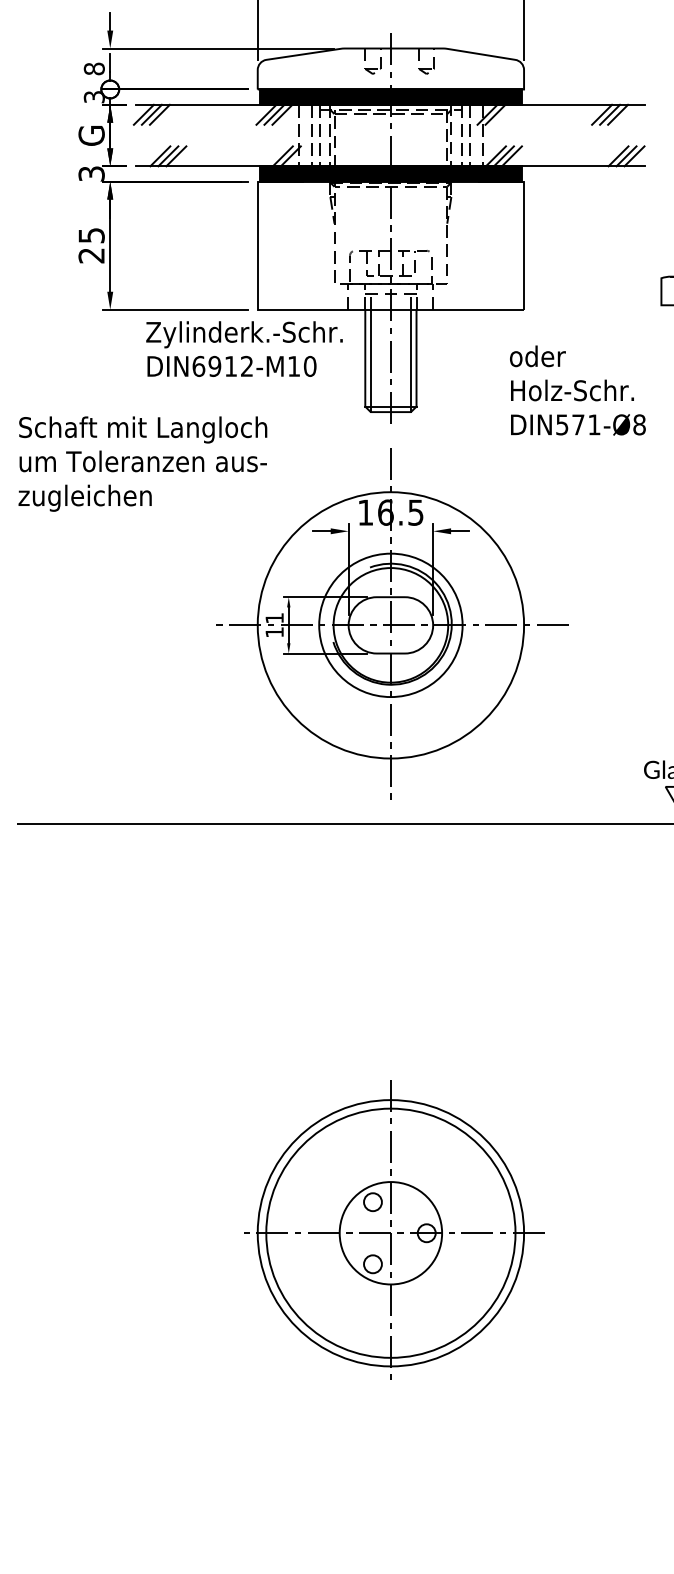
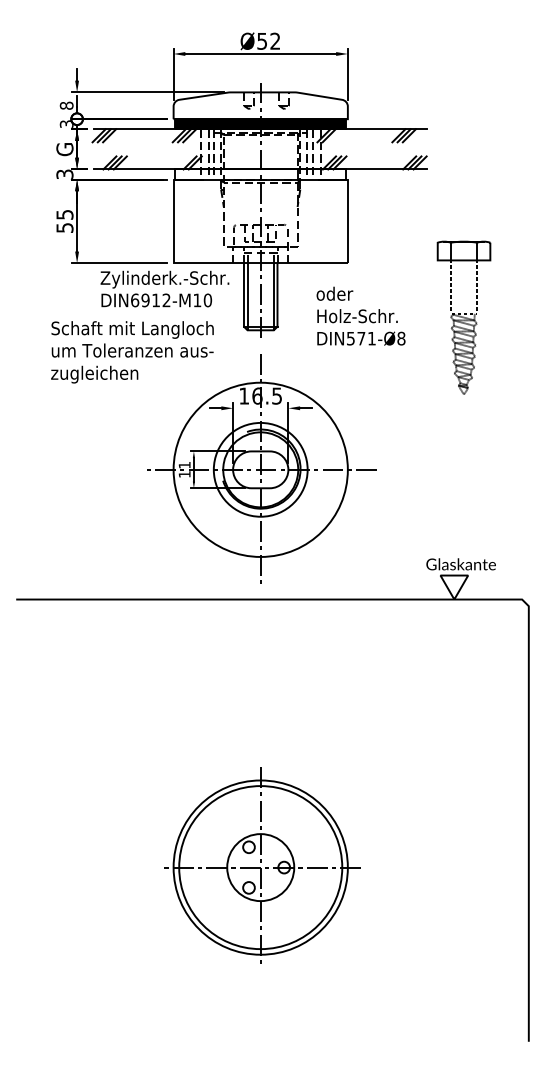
fill: (390, 173) -> (260, 174), removed
text: (90, 254) -> (64, 227), 25 -> 55
text: (576, 389) -> (360, 315), moved
text: (142, 464) -> (132, 352), moved

